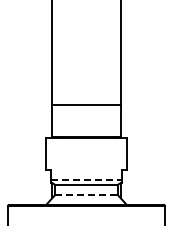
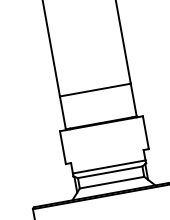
line: (86, 179) -> (109, 166), dashed -> solid
line: (86, 194) -> (111, 182), dashed -> solid

